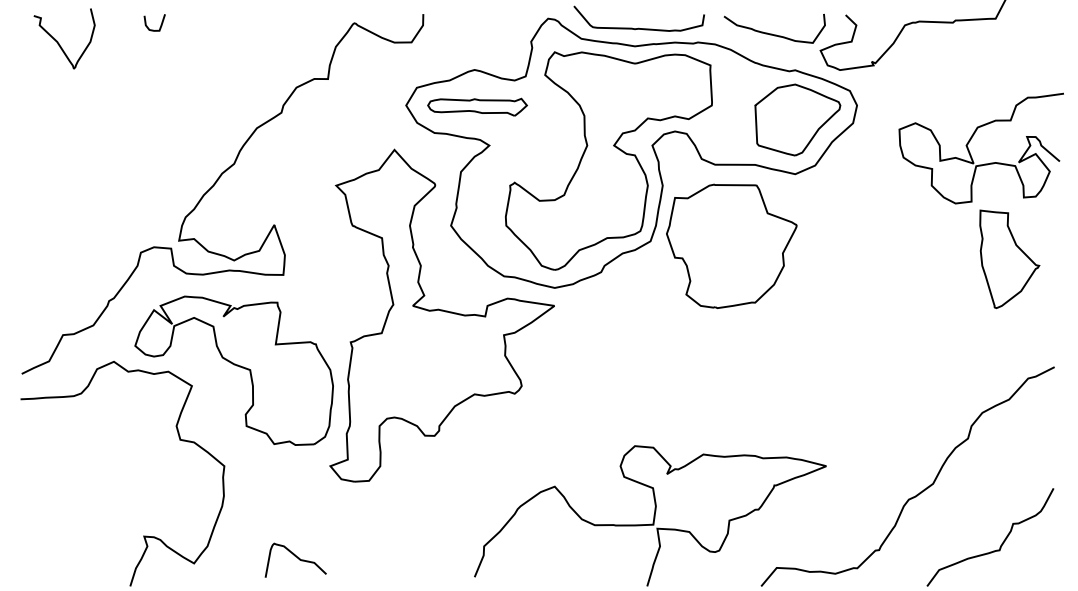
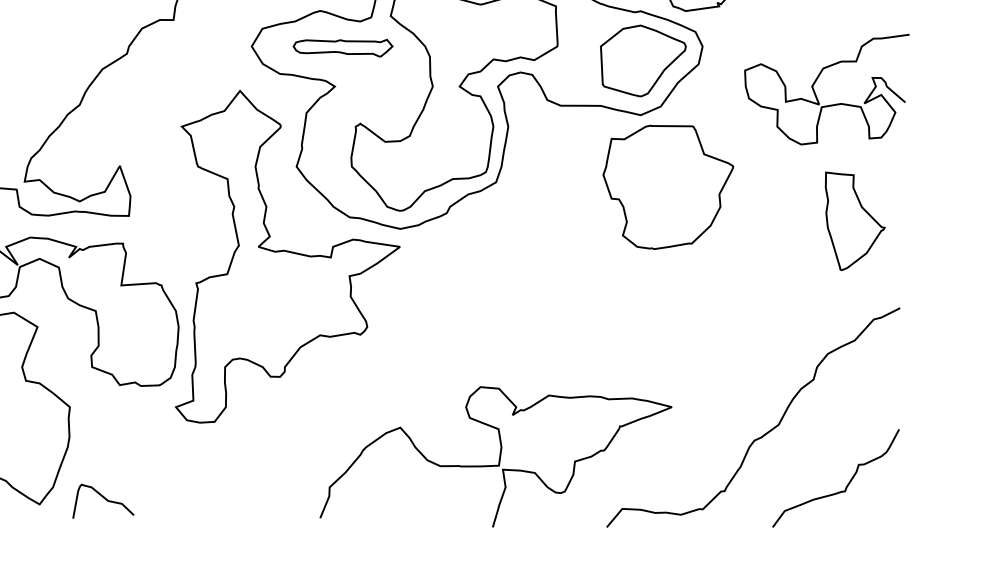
part: (477, 106) -> (343, 47), moved
part: (731, 245) -> (668, 186), moved
part: (1009, 259) -> (855, 221), moved
curve: (296, 557) -> (104, 498), moved

